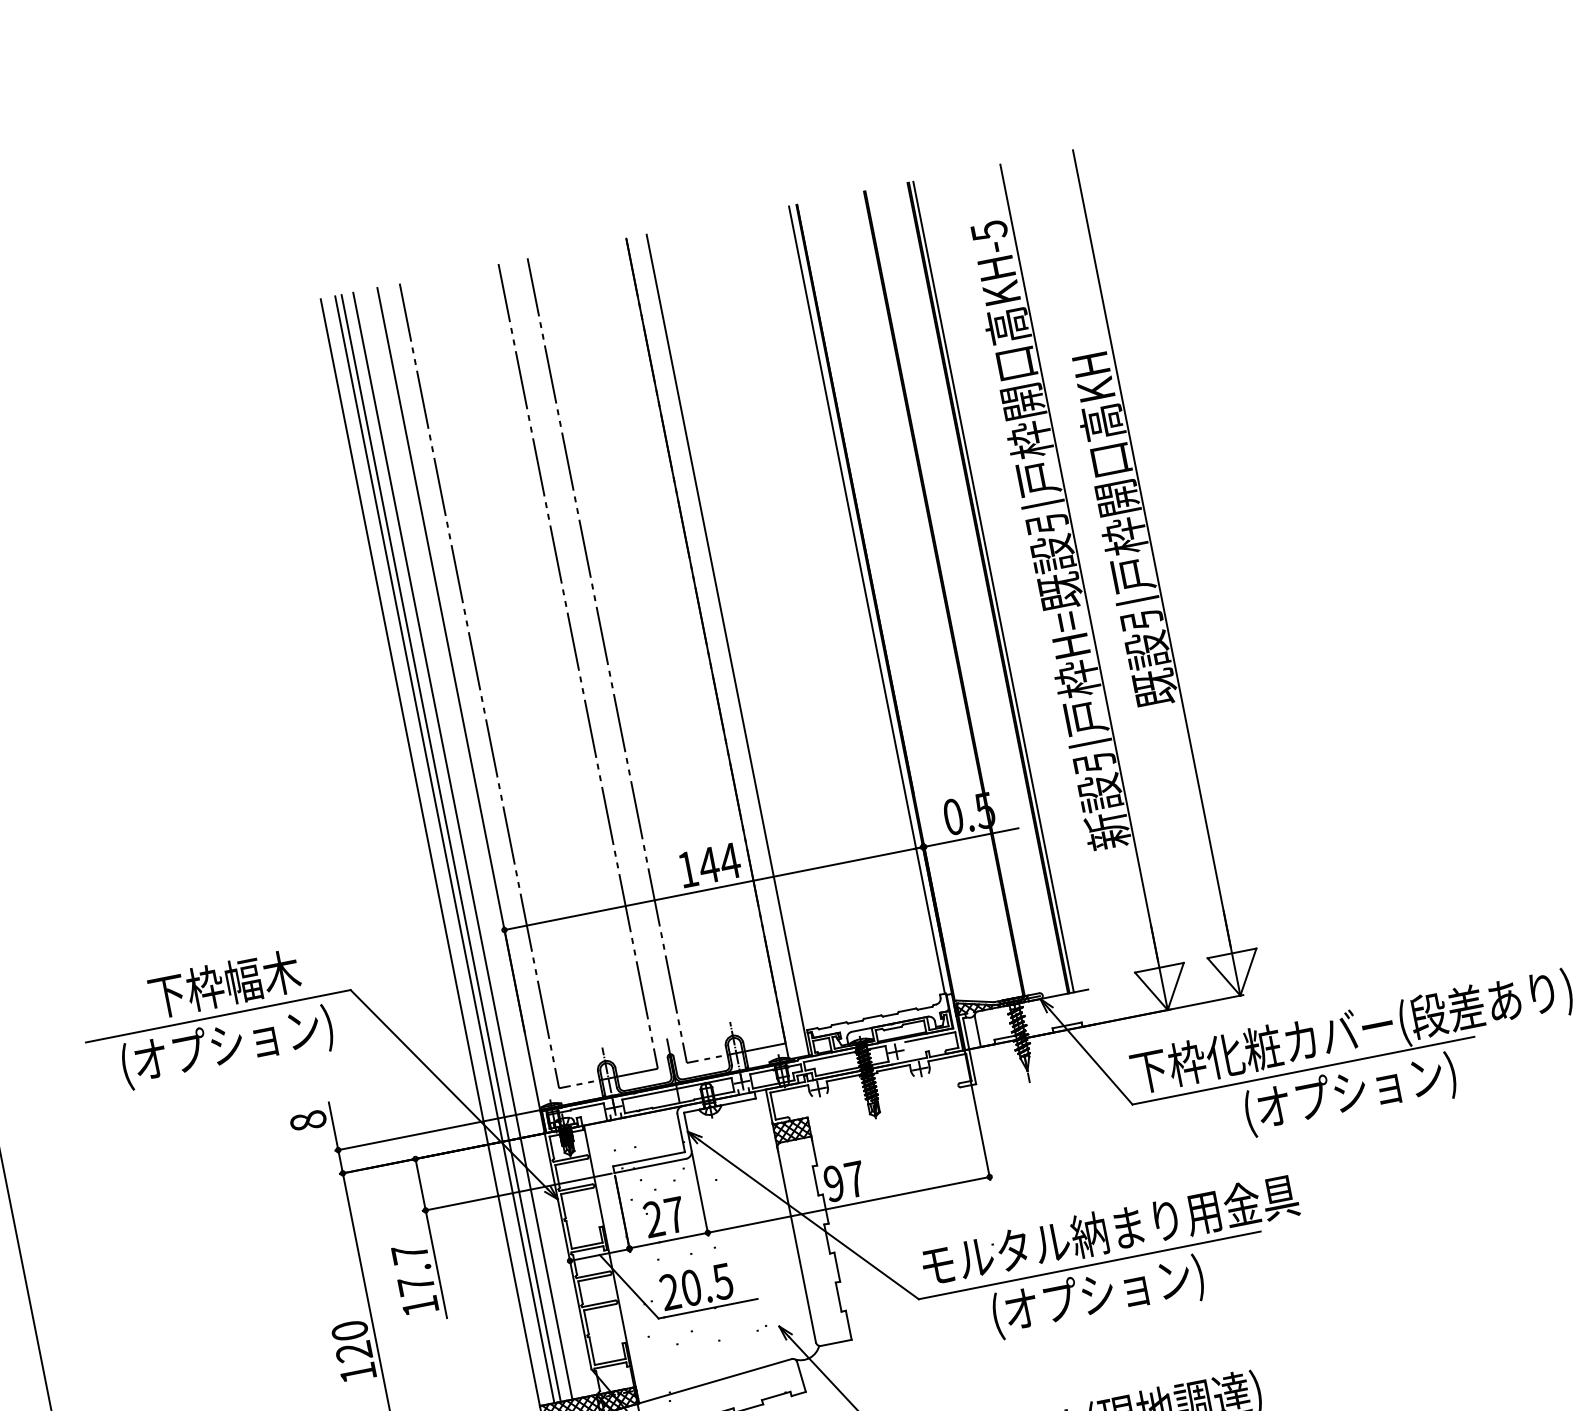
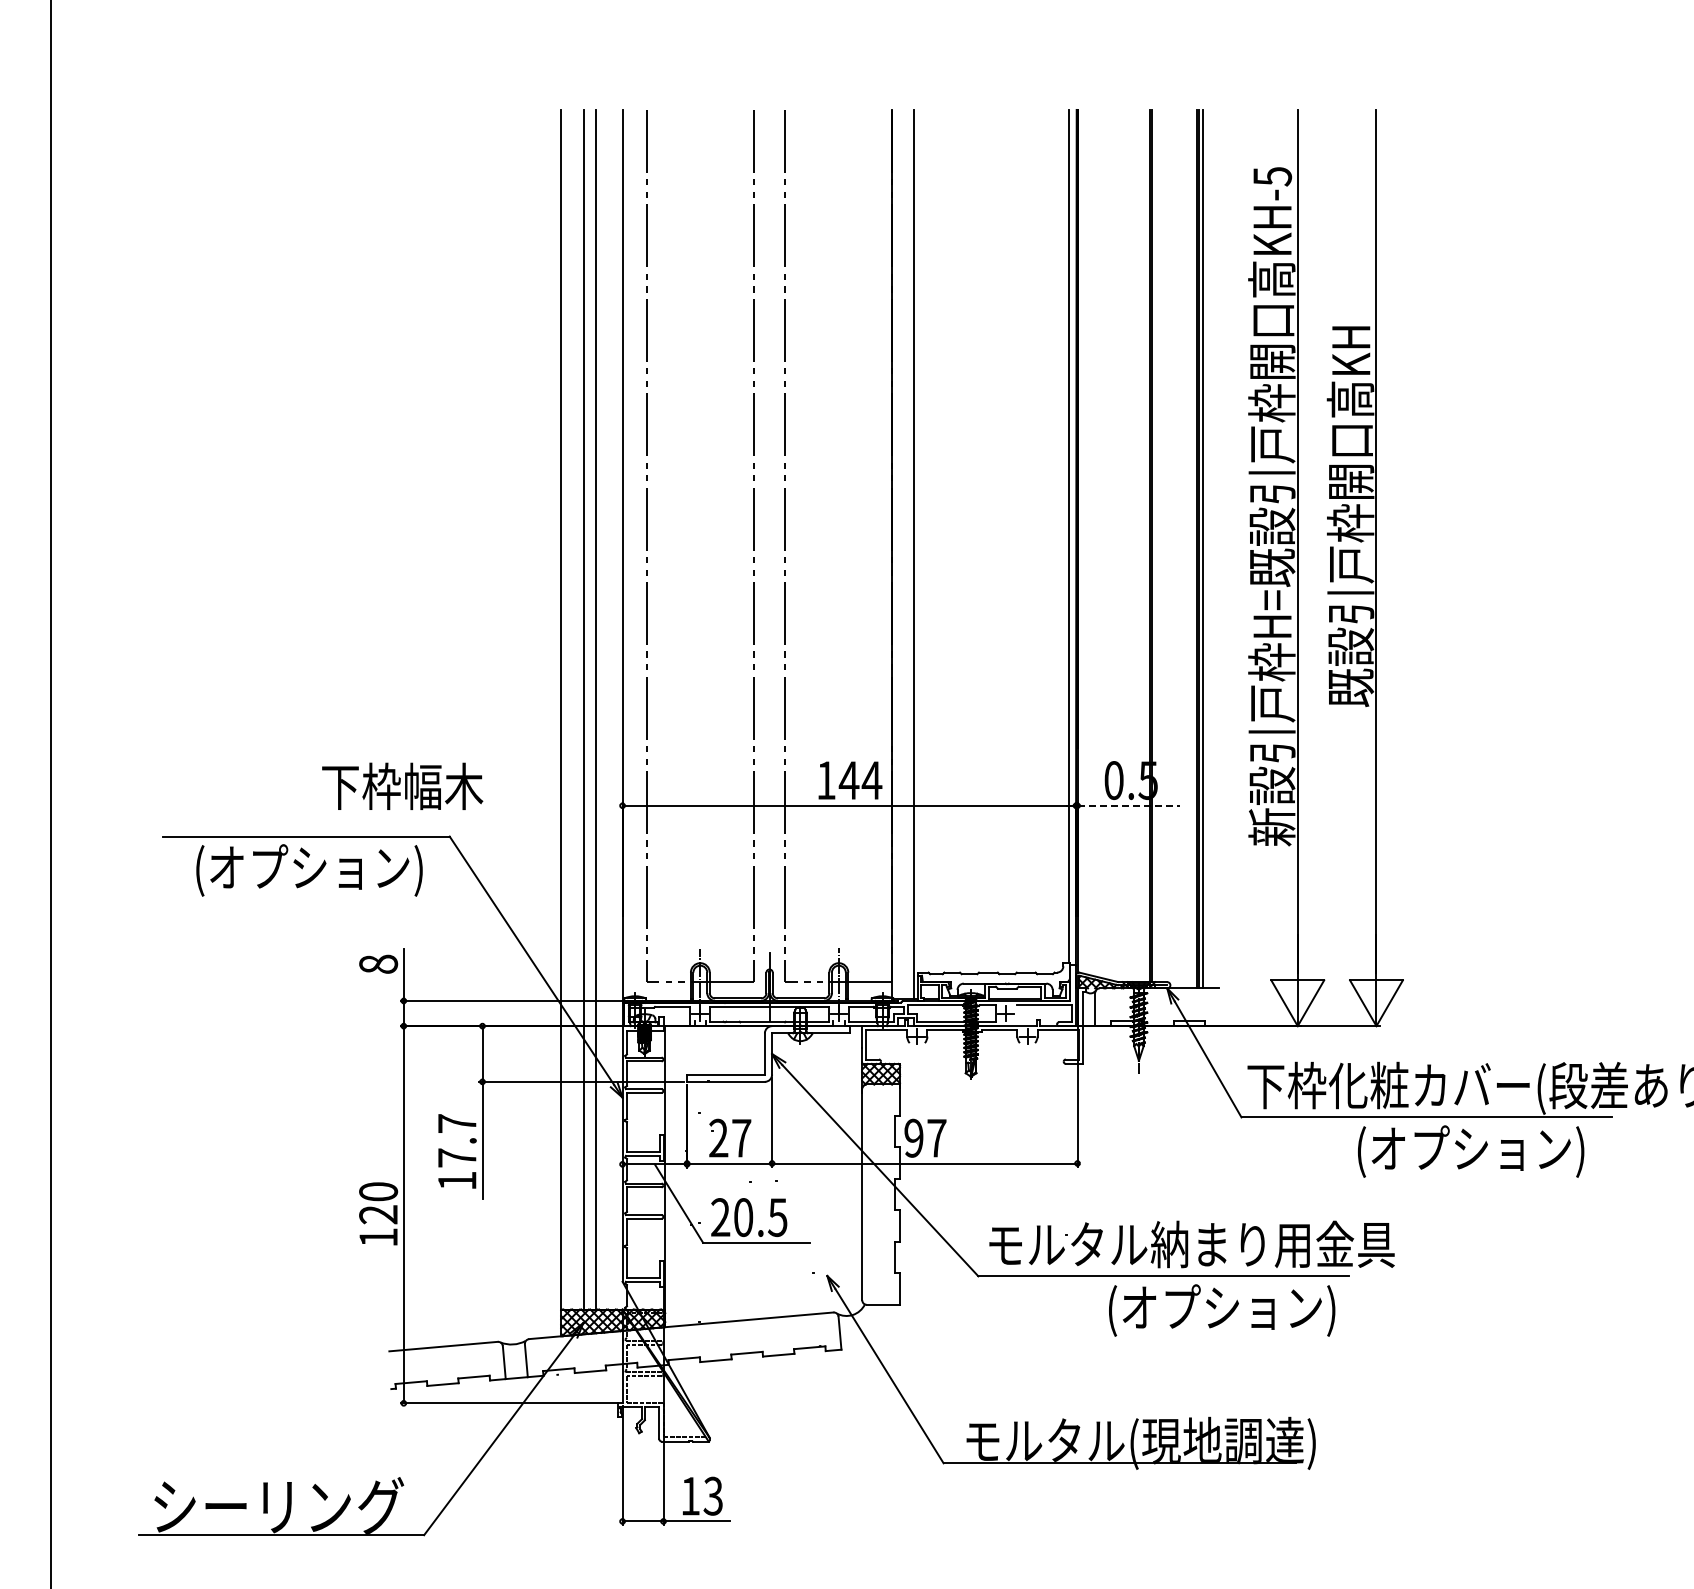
line: (972, 837) -> (1129, 805), solid -> dashed
line: (444, 849) -> (576, 709), removed
text: (224, 983) -> (402, 785), moved
text: (1098, 1296) -> (1222, 1310), moved

